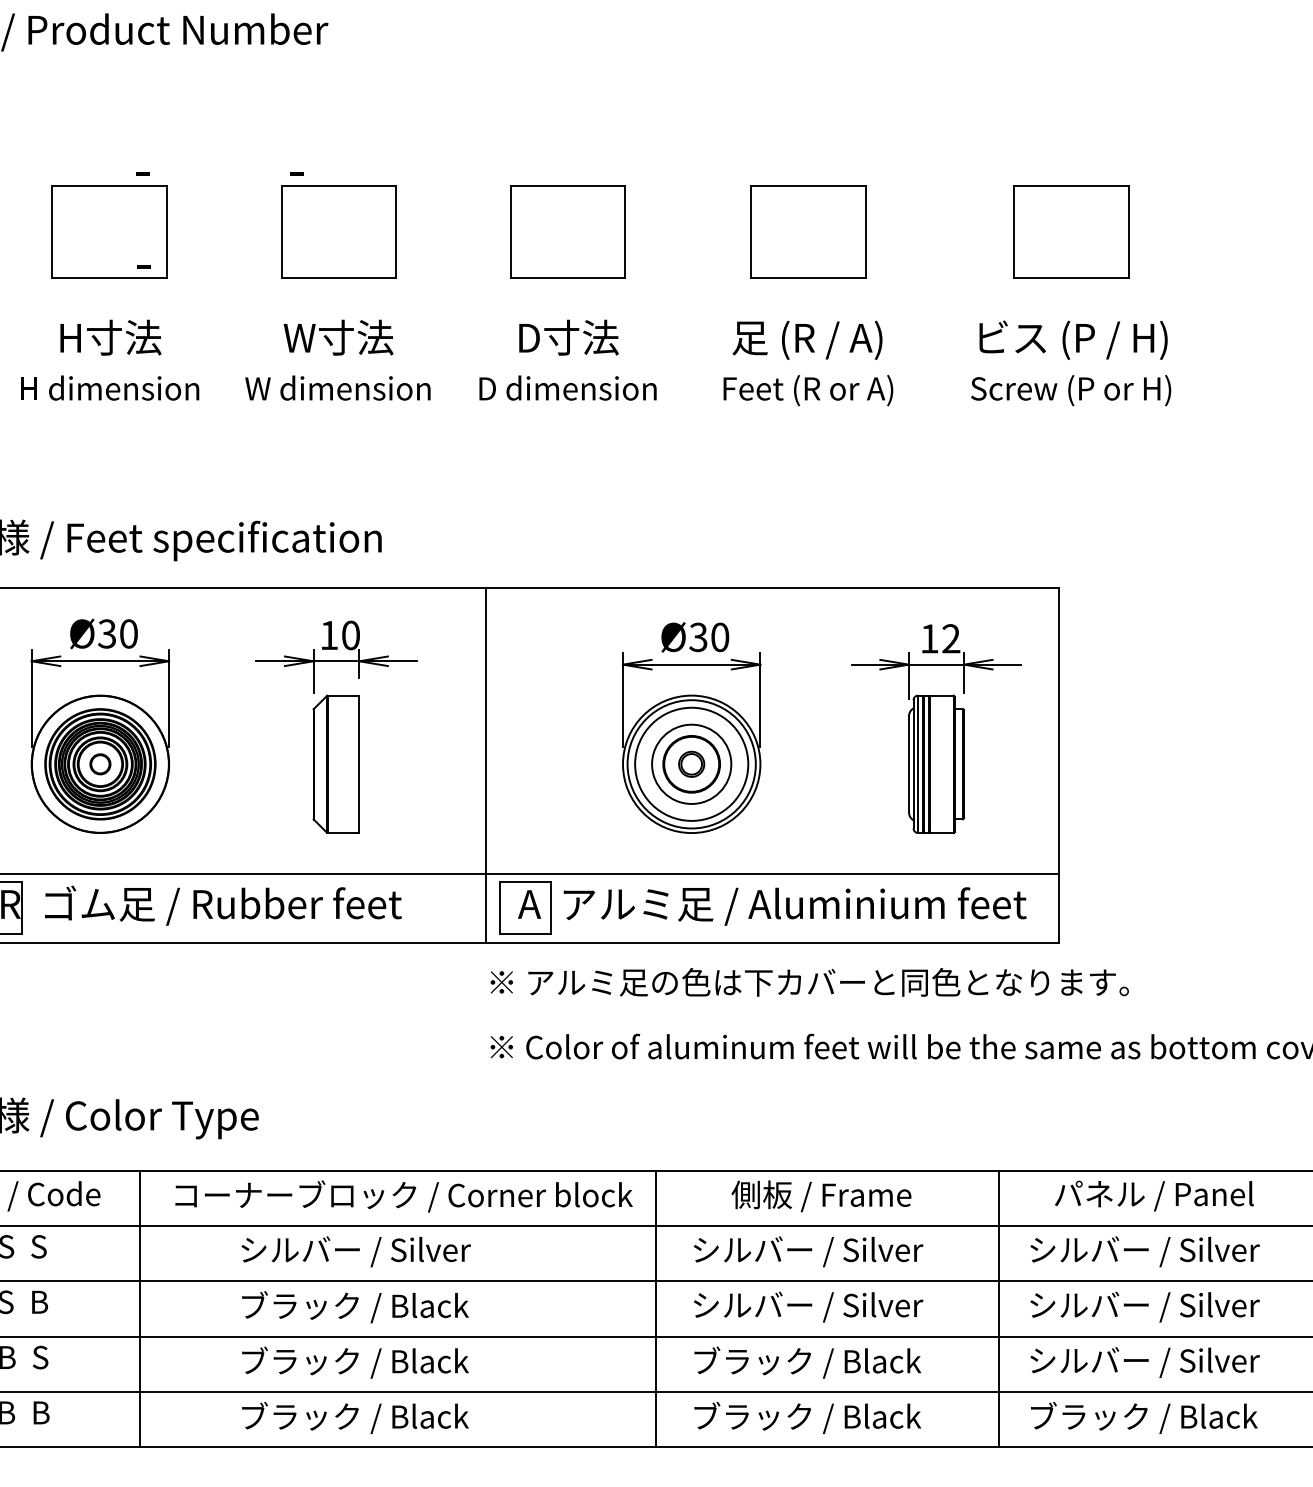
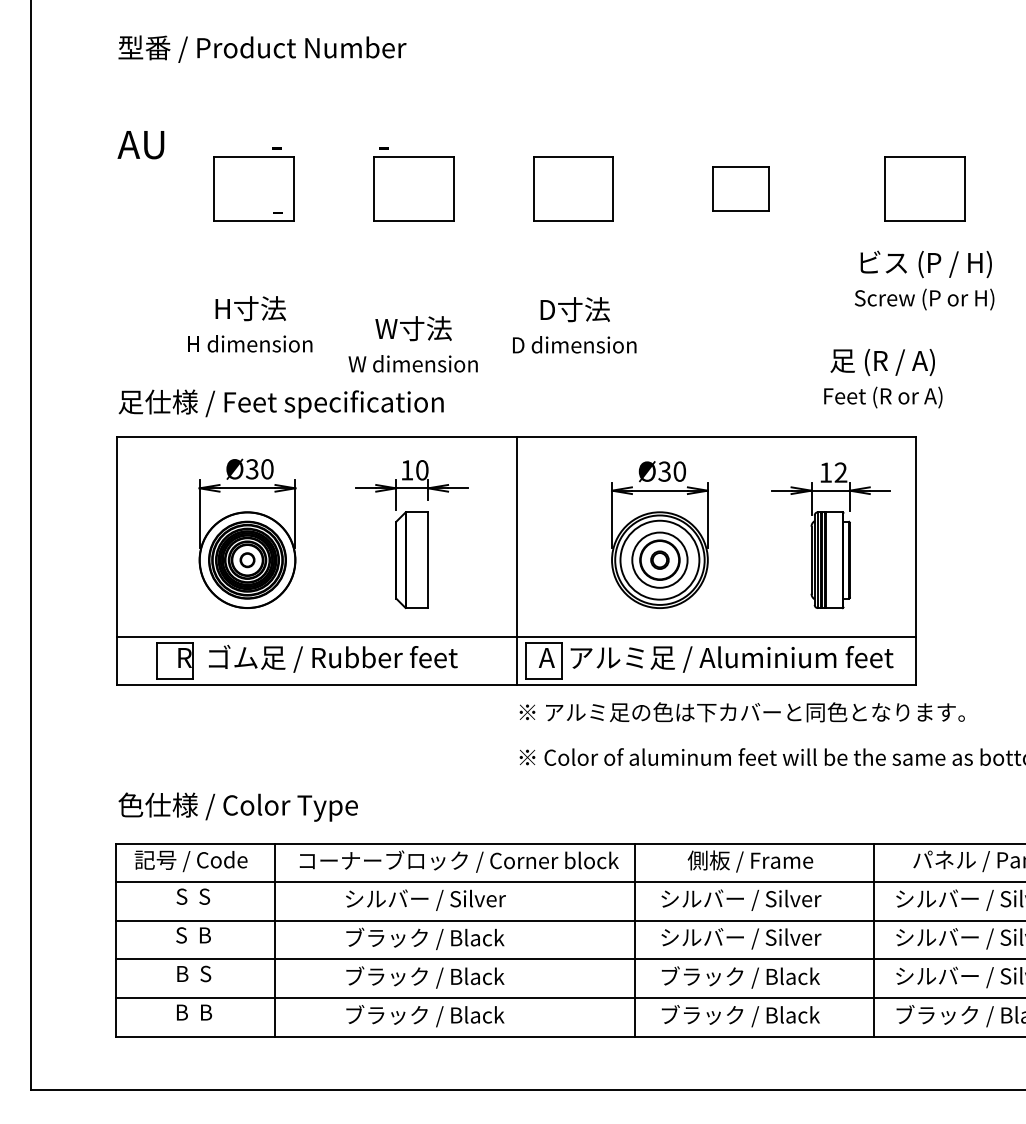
part: (807, 231) -> (740, 188), size x0.7
text: (110, 360) -> (250, 324), moved
text: (336, 360) -> (412, 344), moved
text: (567, 360) -> (574, 325), moved
text: (808, 363) -> (883, 378), moved

